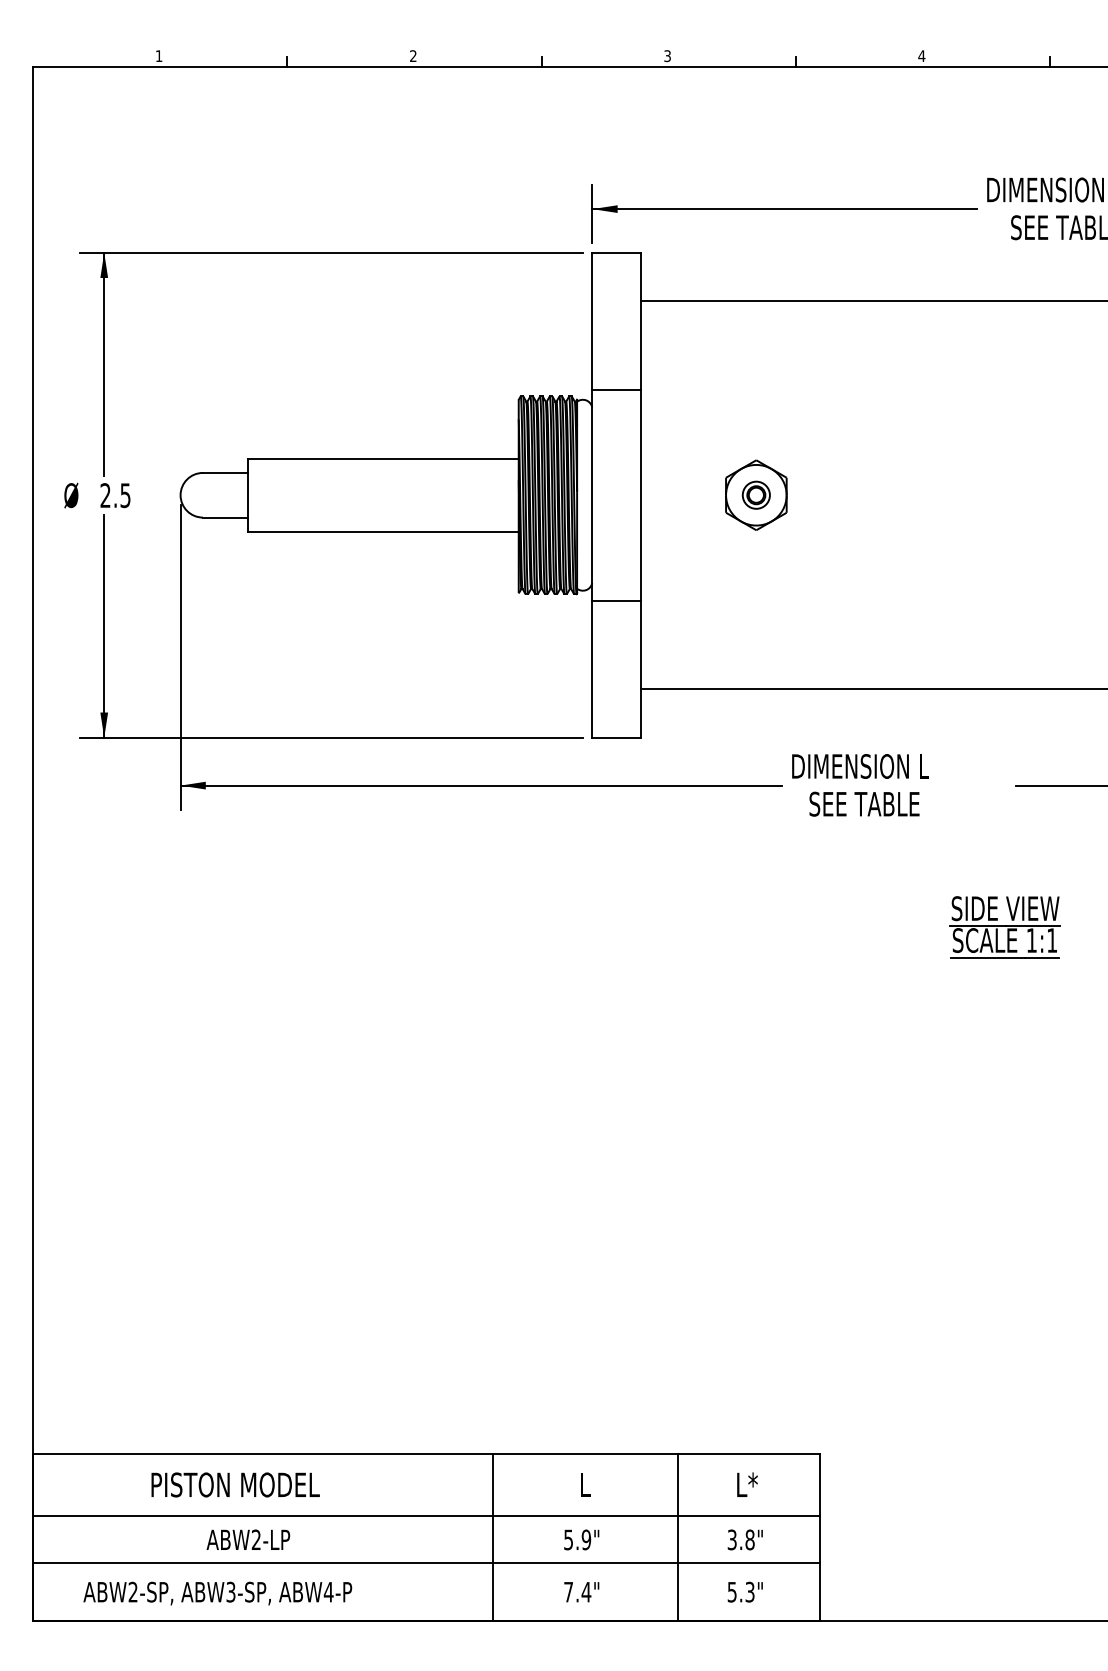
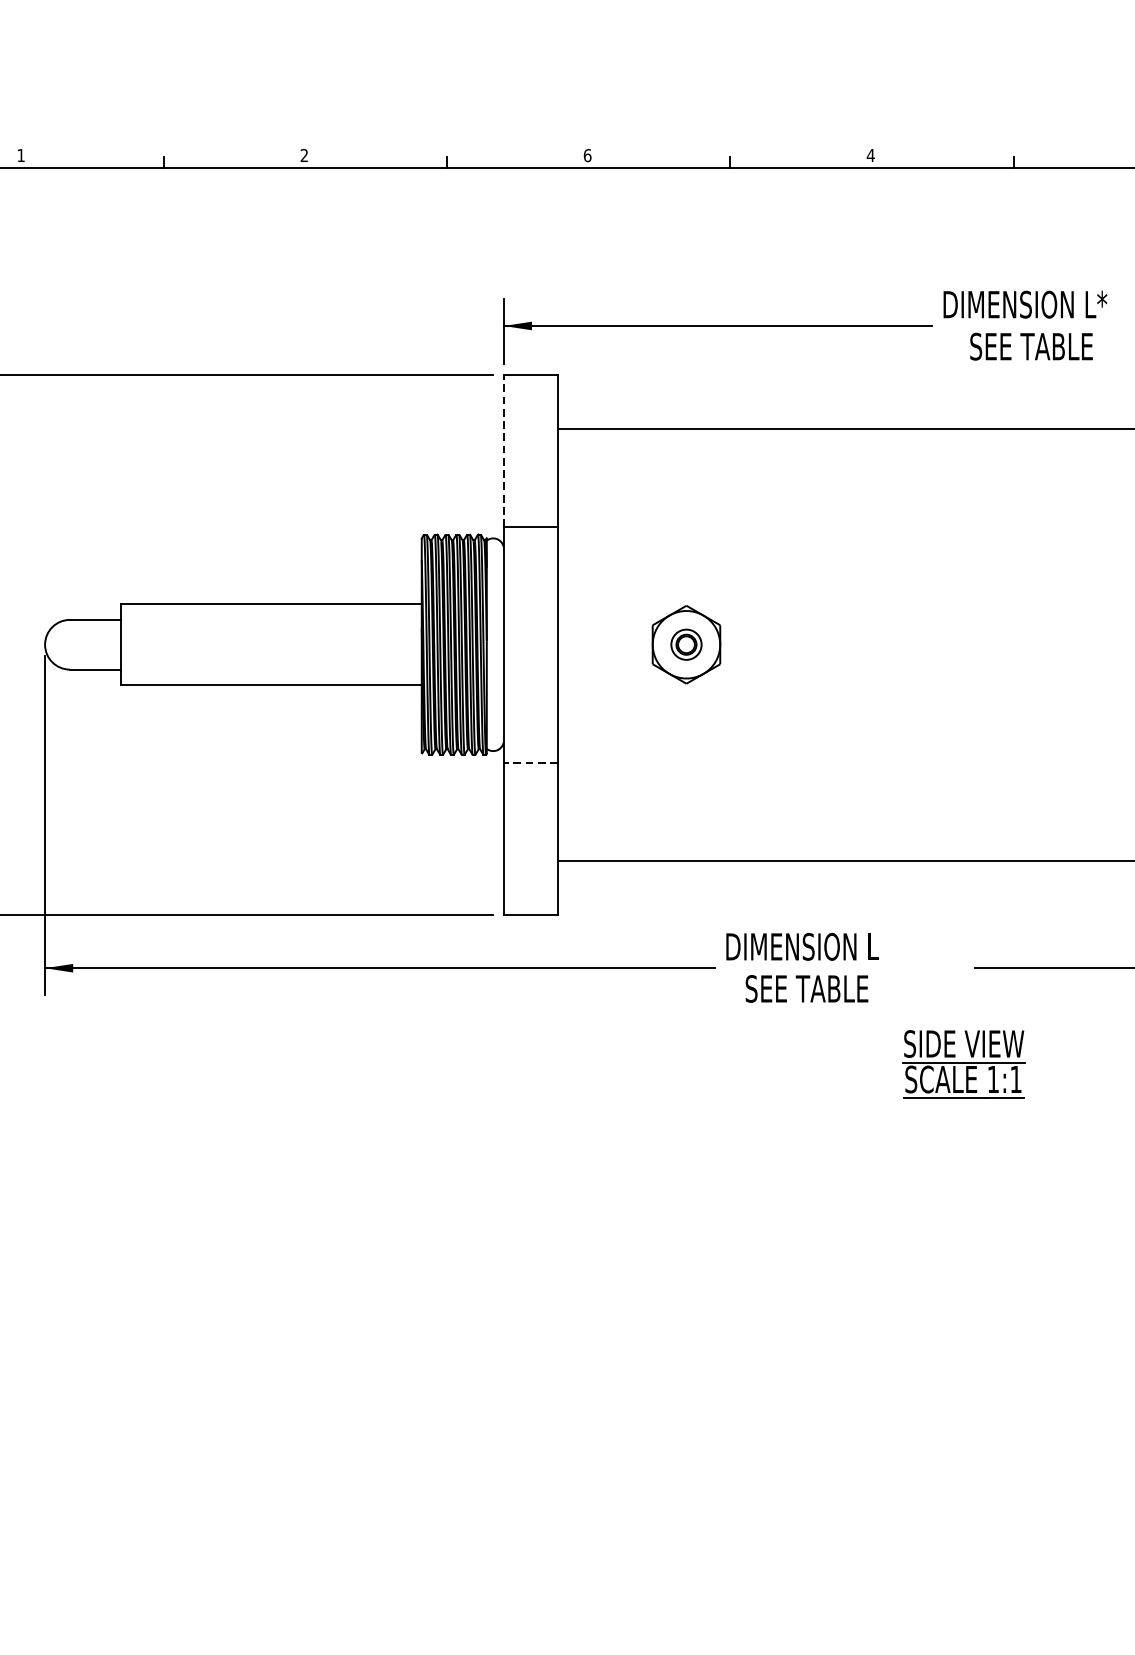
text: (667, 56) -> (587, 155), 3 -> 6
line: (592, 320) -> (503, 450), solid -> dashed
line: (616, 600) -> (530, 761), solid -> dashed
part: (1004, 927) -> (962, 1065), moved

